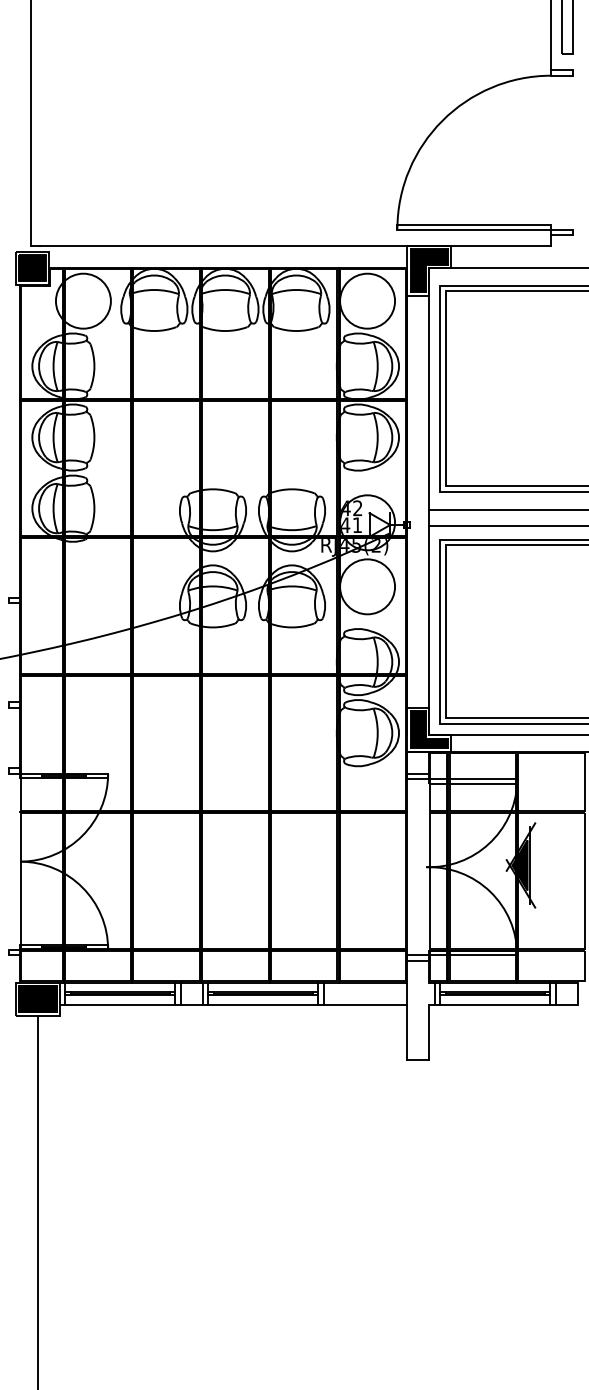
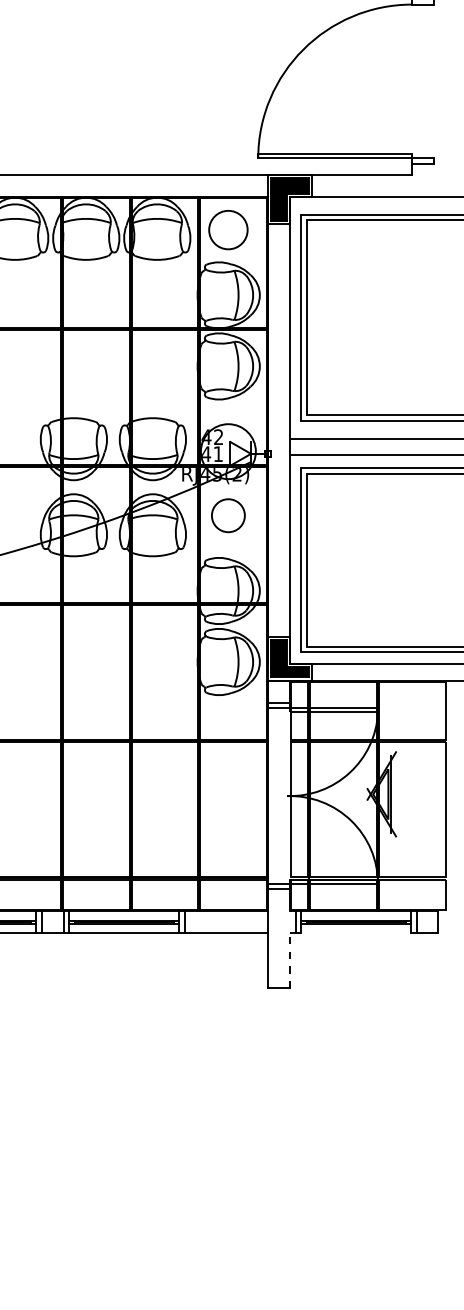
circle: (367, 300) -> (228, 229), size x0.7
circle: (367, 586) -> (228, 515), size x0.6
fill: (519, 865) -> (380, 794), removed
line: (495, 1004) -> (356, 933), removed
line: (429, 1031) -> (290, 960), solid -> dashed

